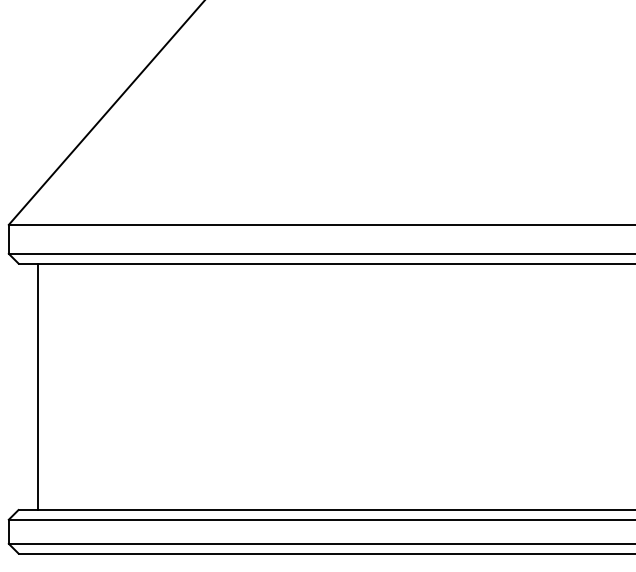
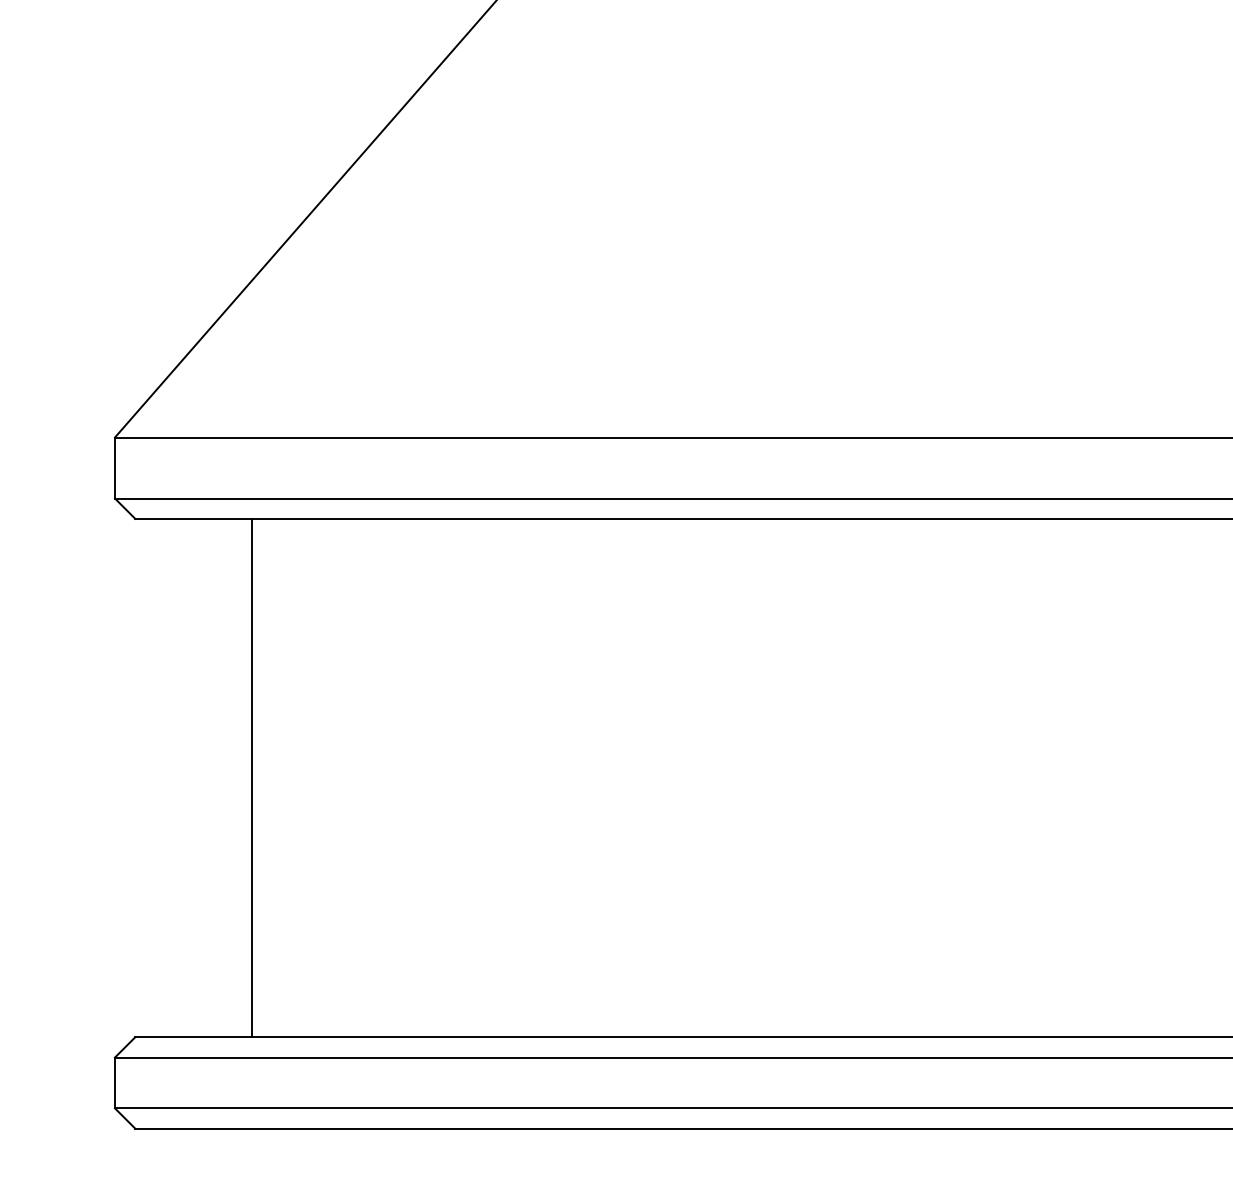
line: (37, 386) -> (250, 777), moved

